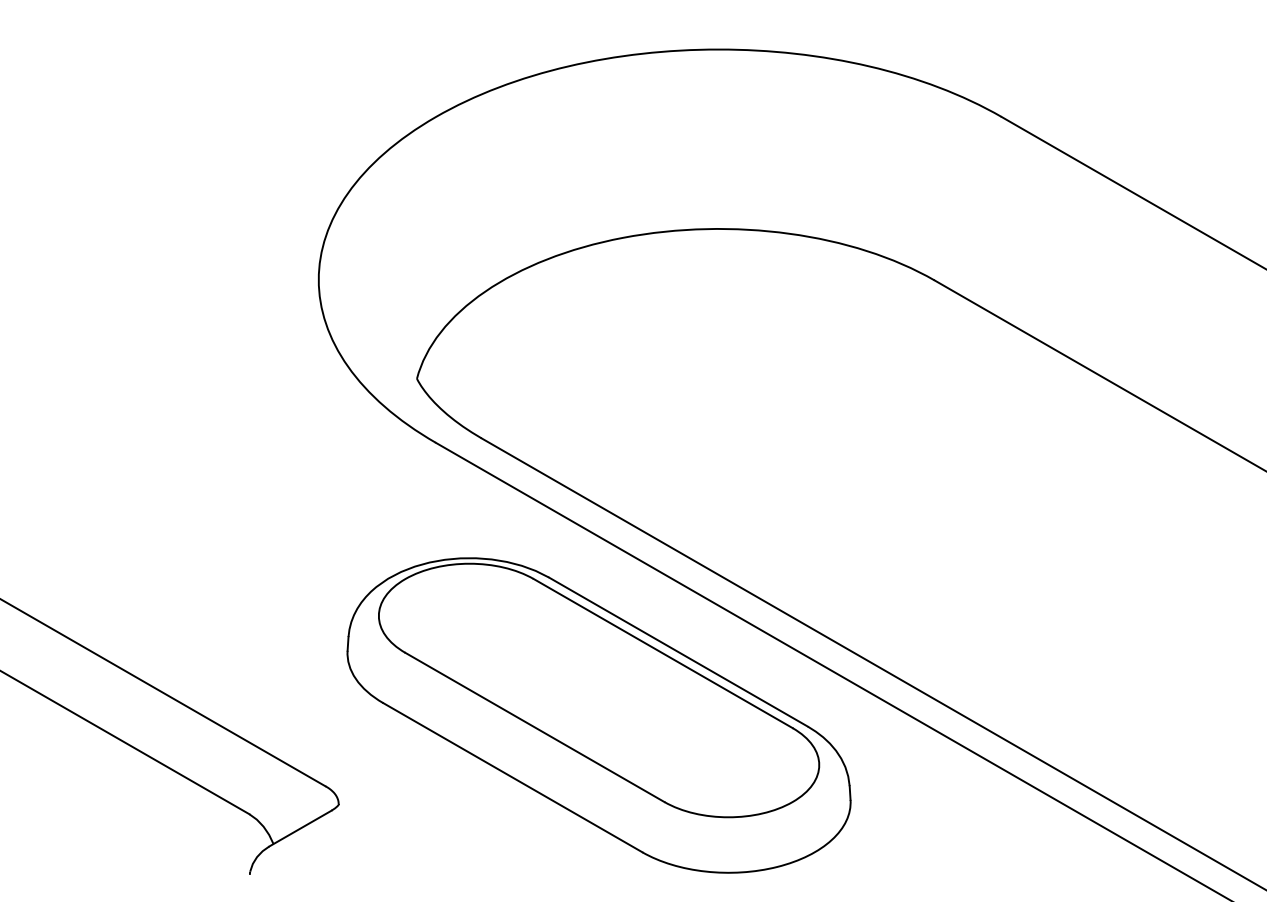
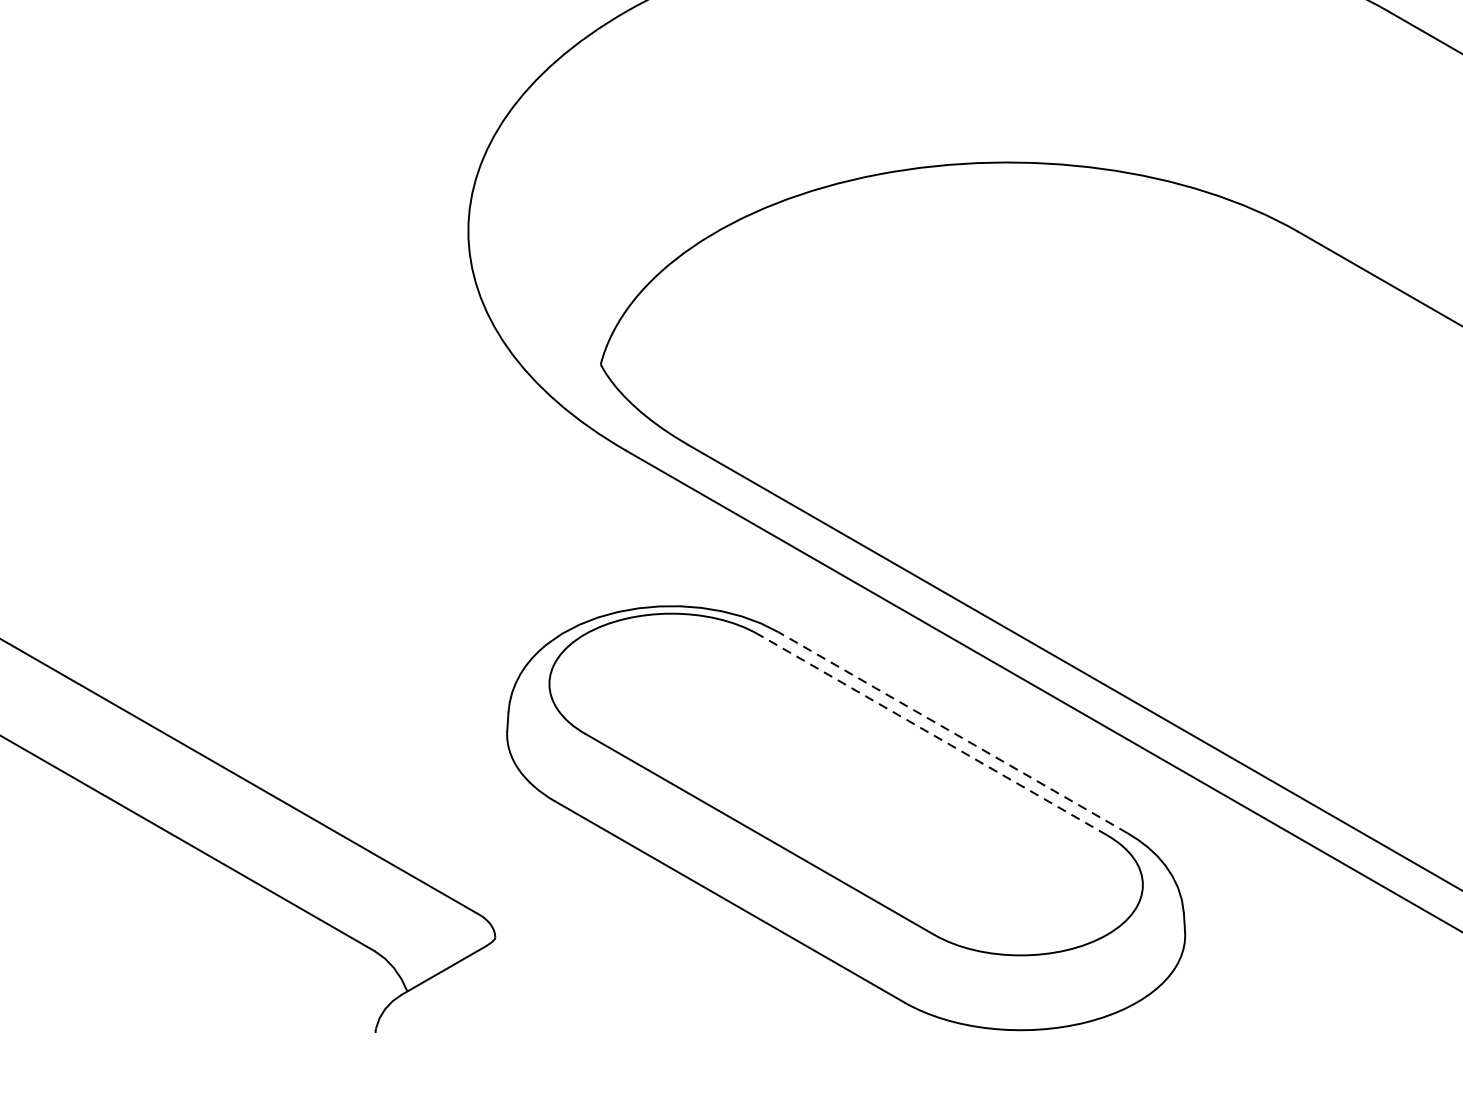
line: (678, 651) -> (953, 731), solid -> dashed
line: (662, 653) -> (931, 734), solid -> dashed

